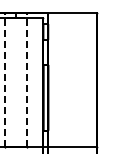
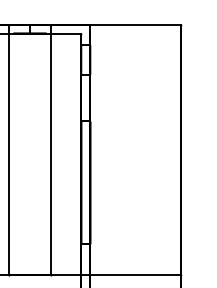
line: (4, 80) -> (8, 150), dashed -> solid
line: (27, 80) -> (51, 150), dashed -> solid

